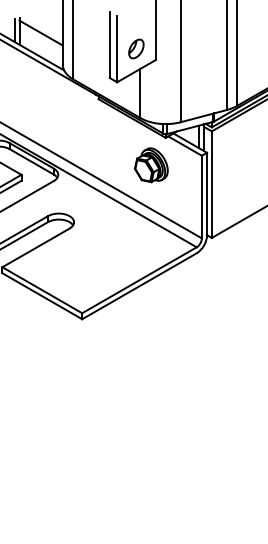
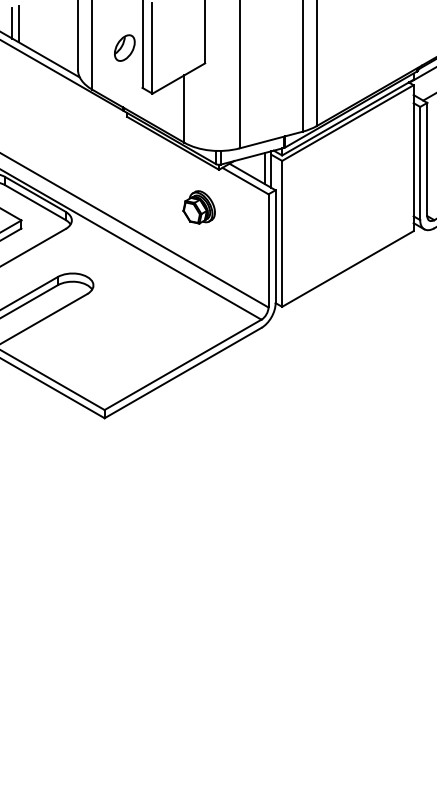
line: (40, 33) -> (47, 26), removed
part: (136, 48) -> (124, 47), moved
part: (150, 165) -> (198, 207), size x0.7

